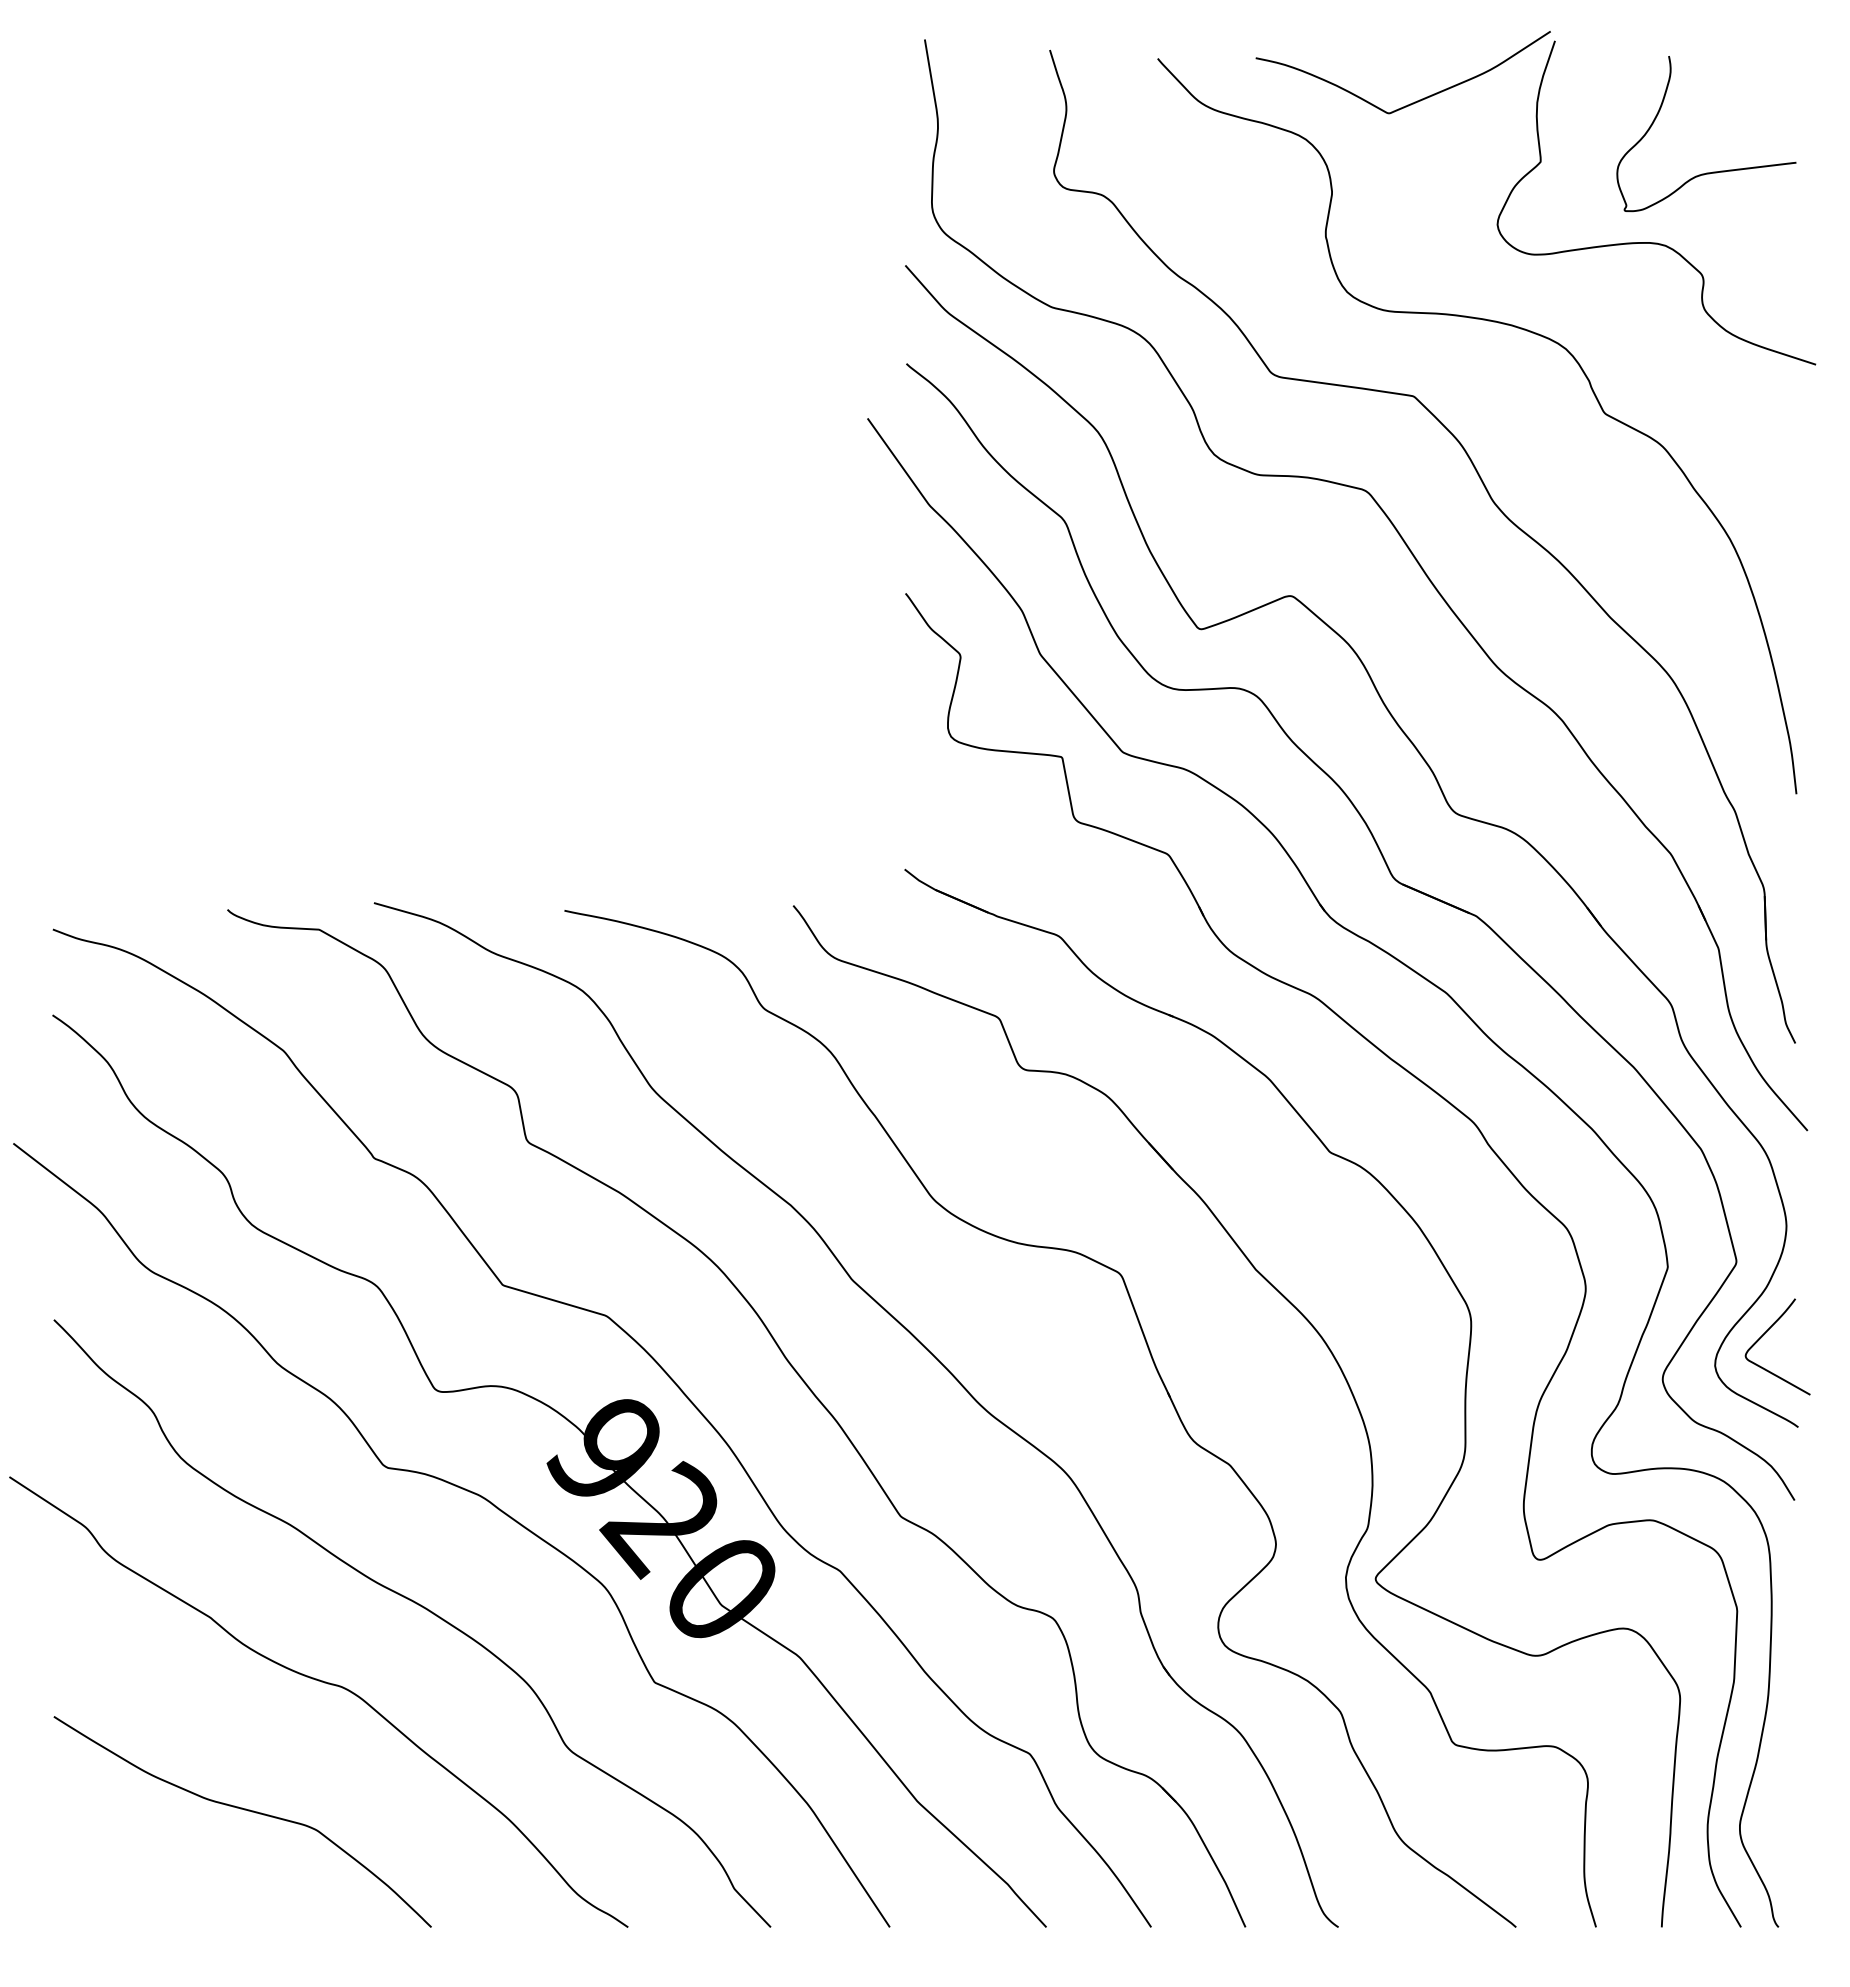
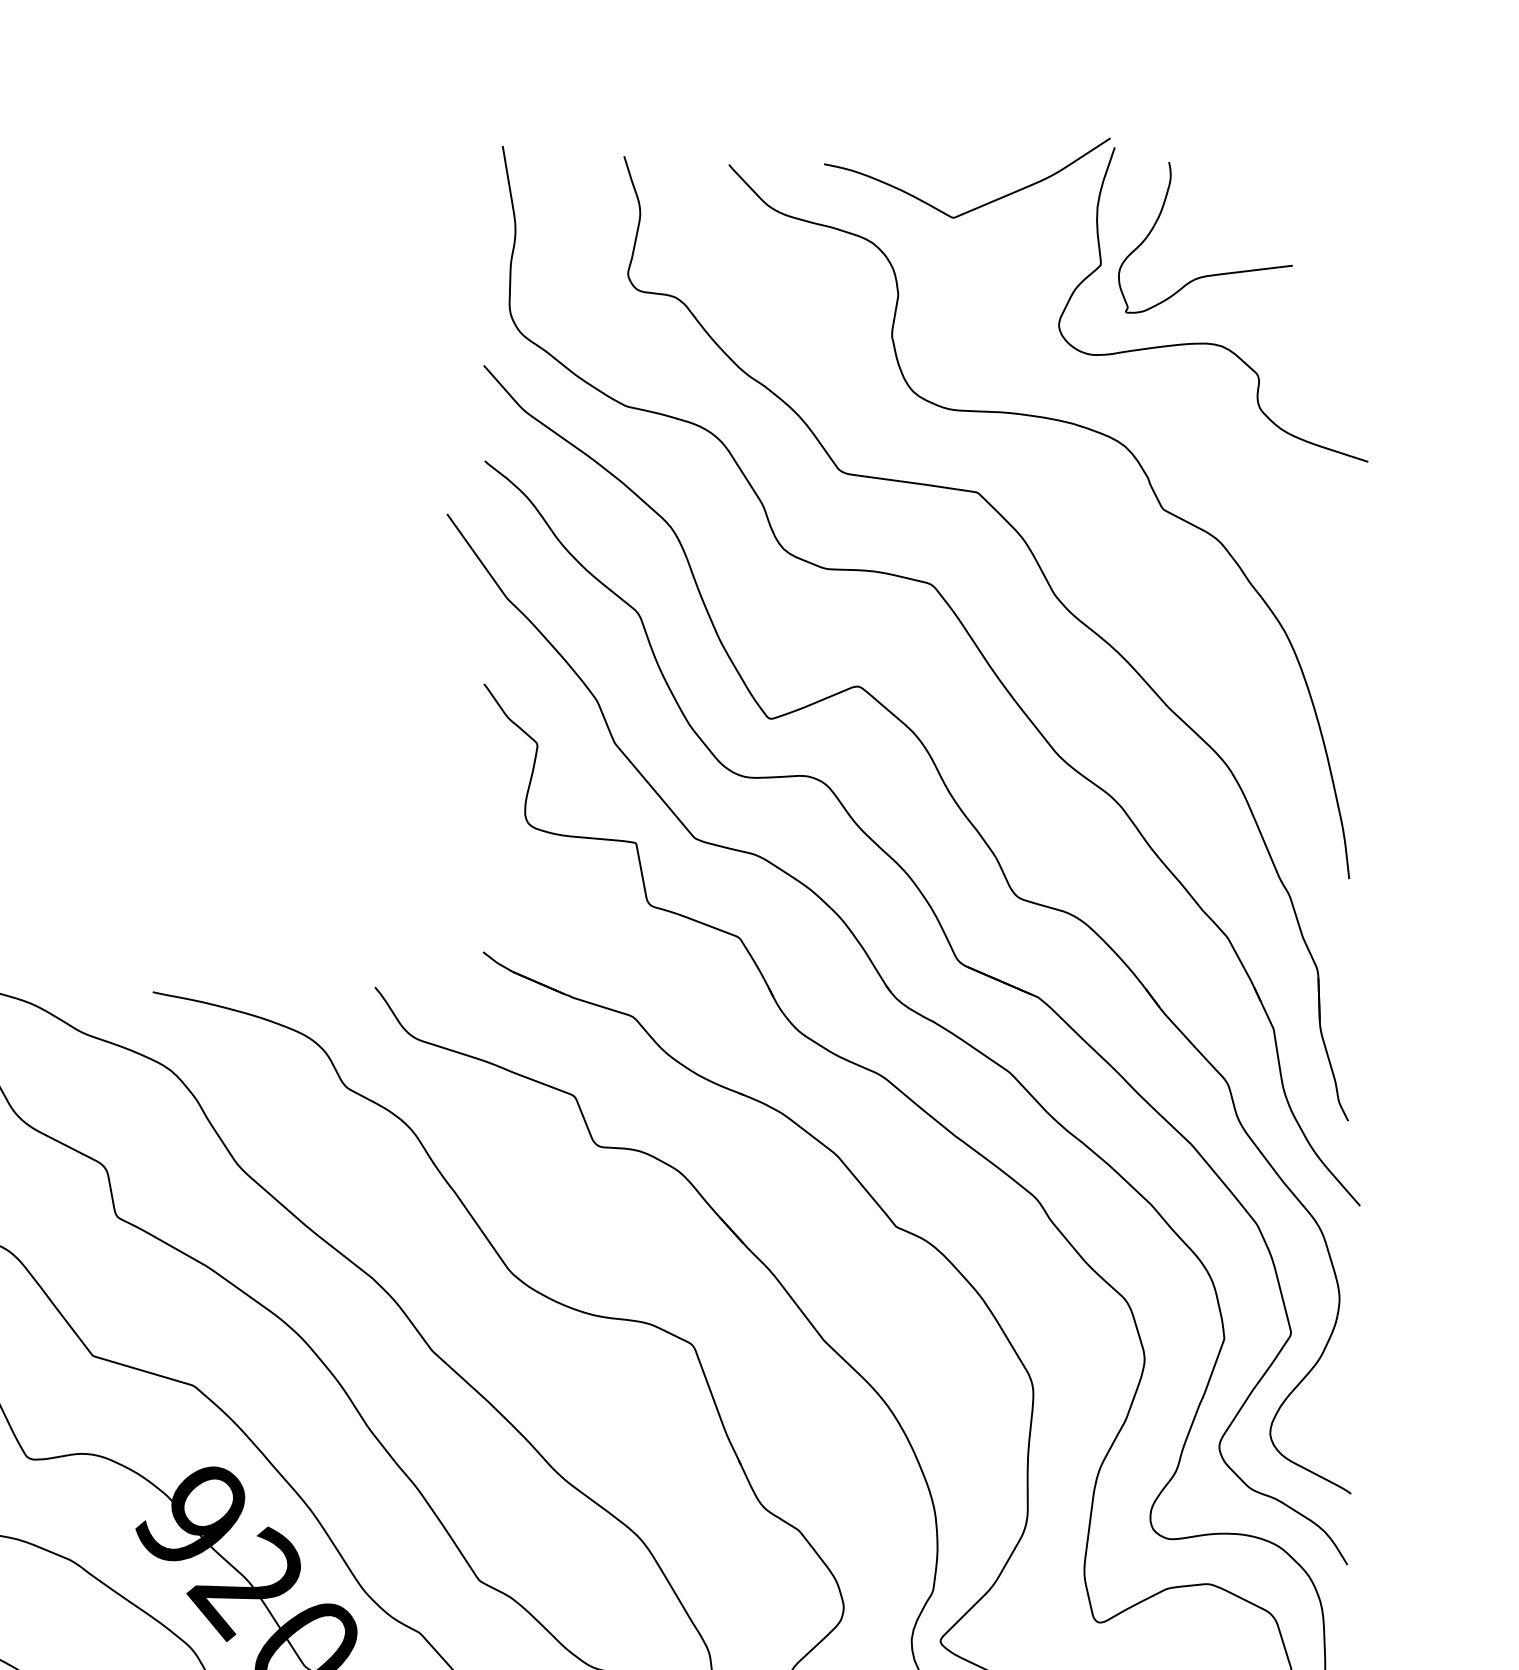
curve: (1712, 171) -> (1211, 274), moved
curve: (1763, 1336) -> (1317, 1405), removed

